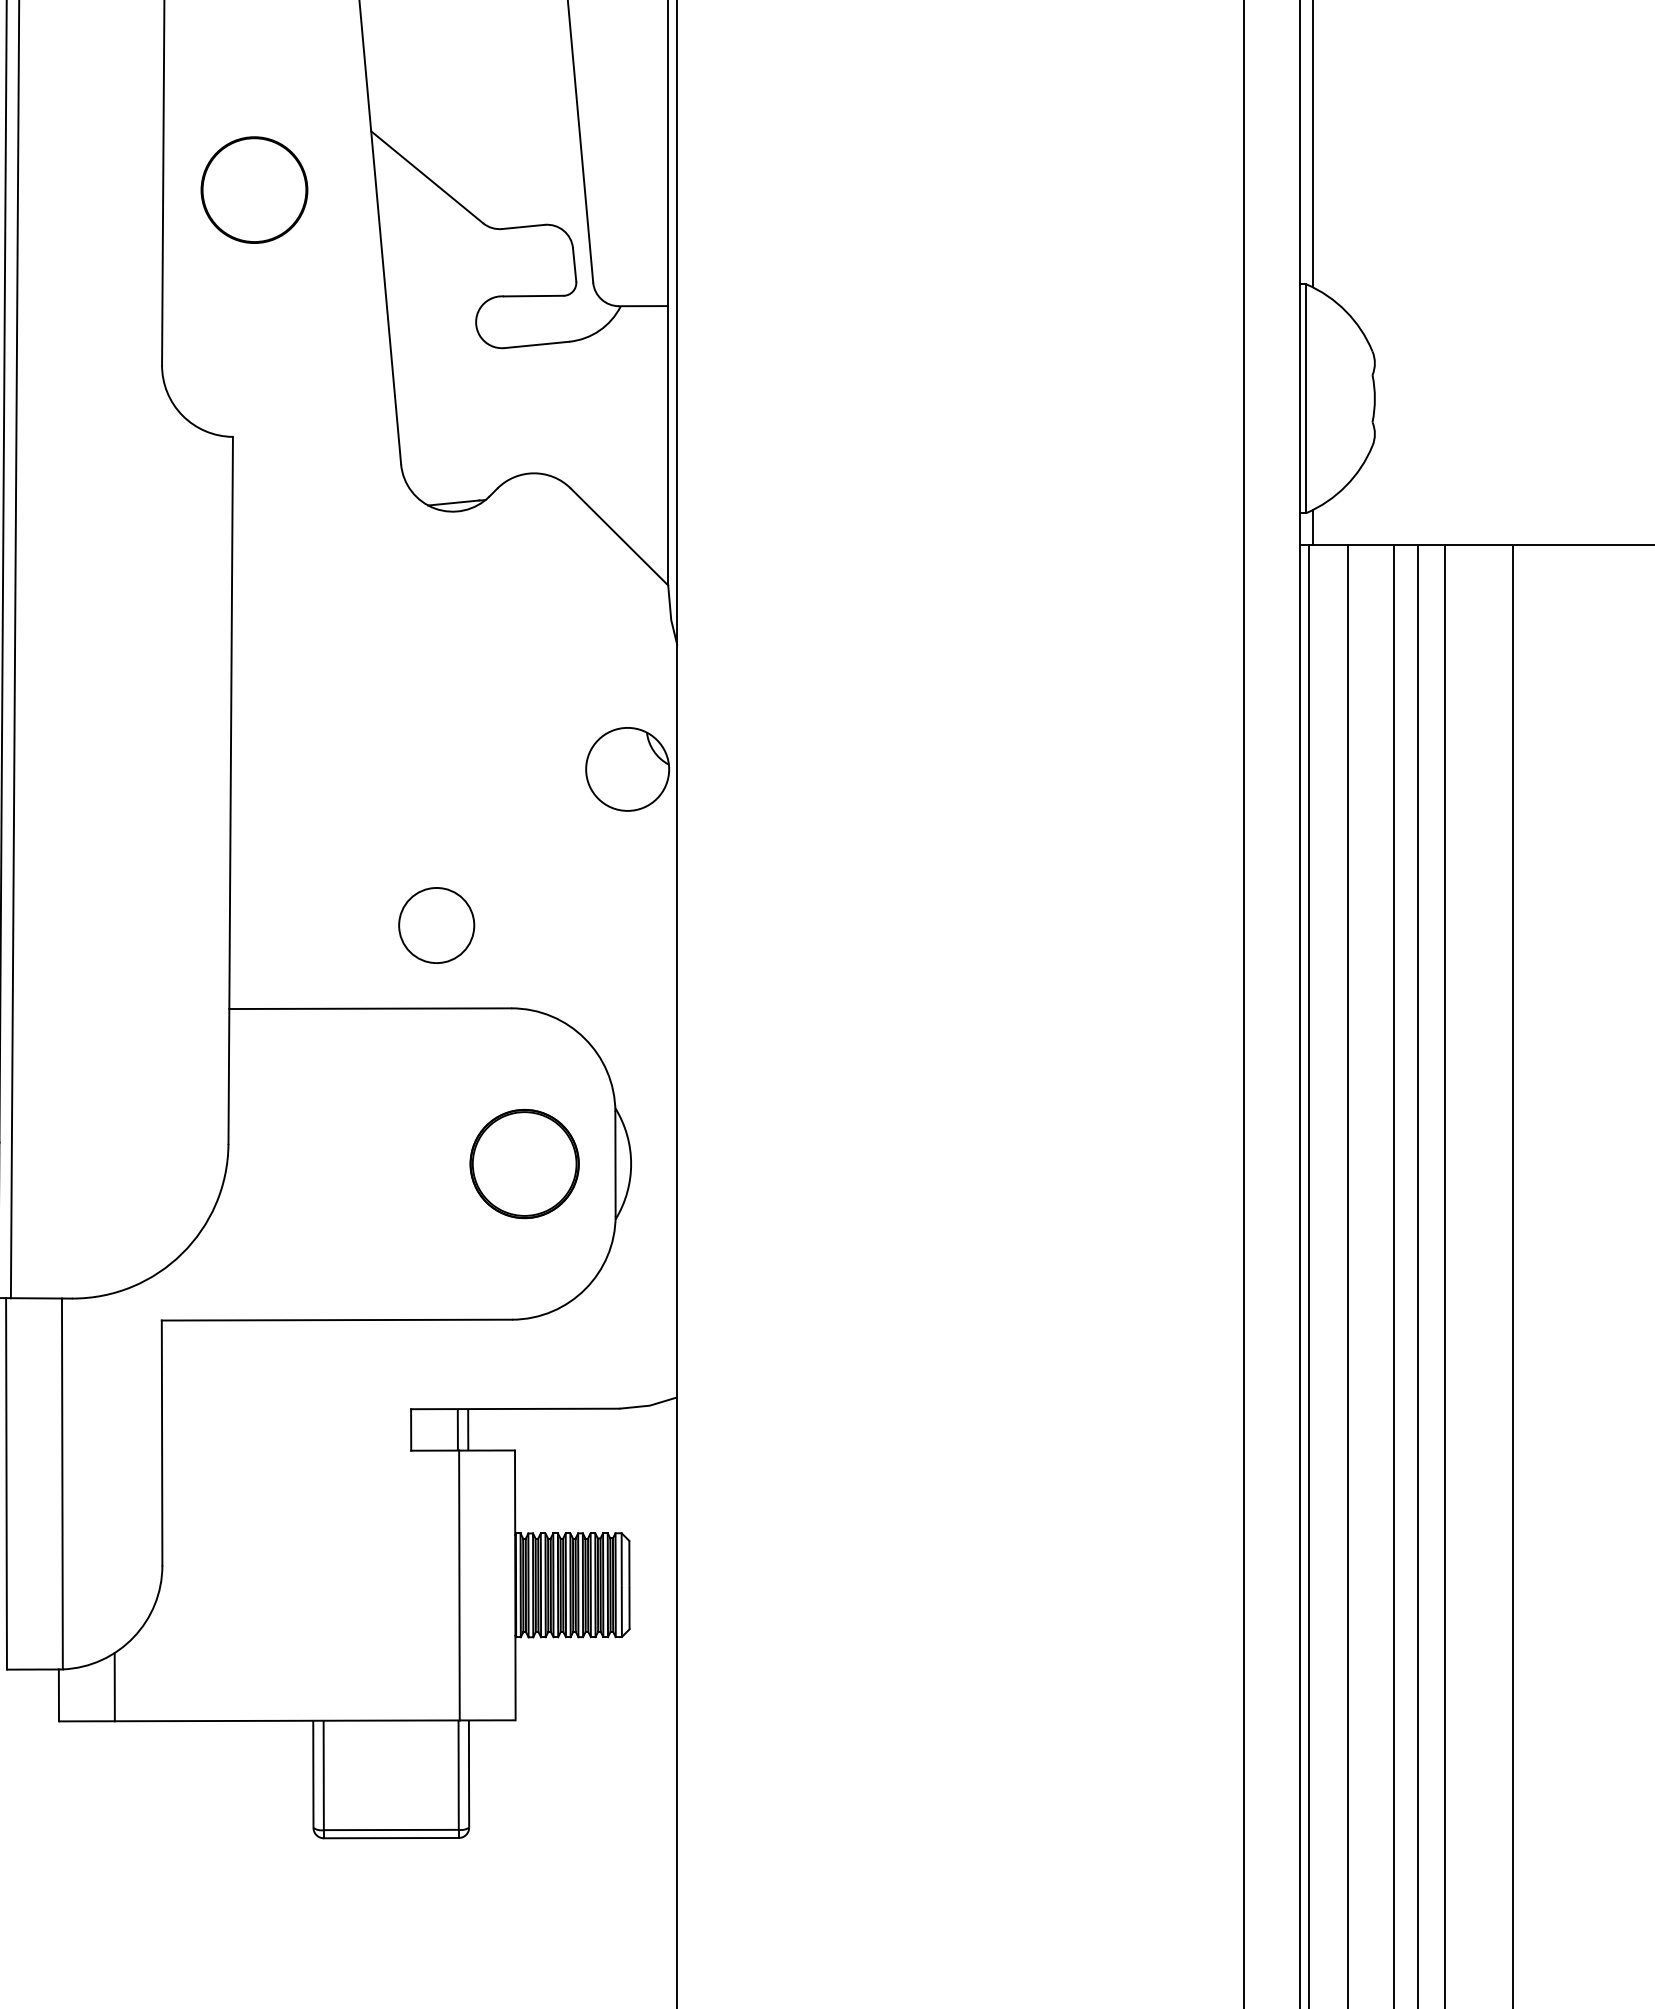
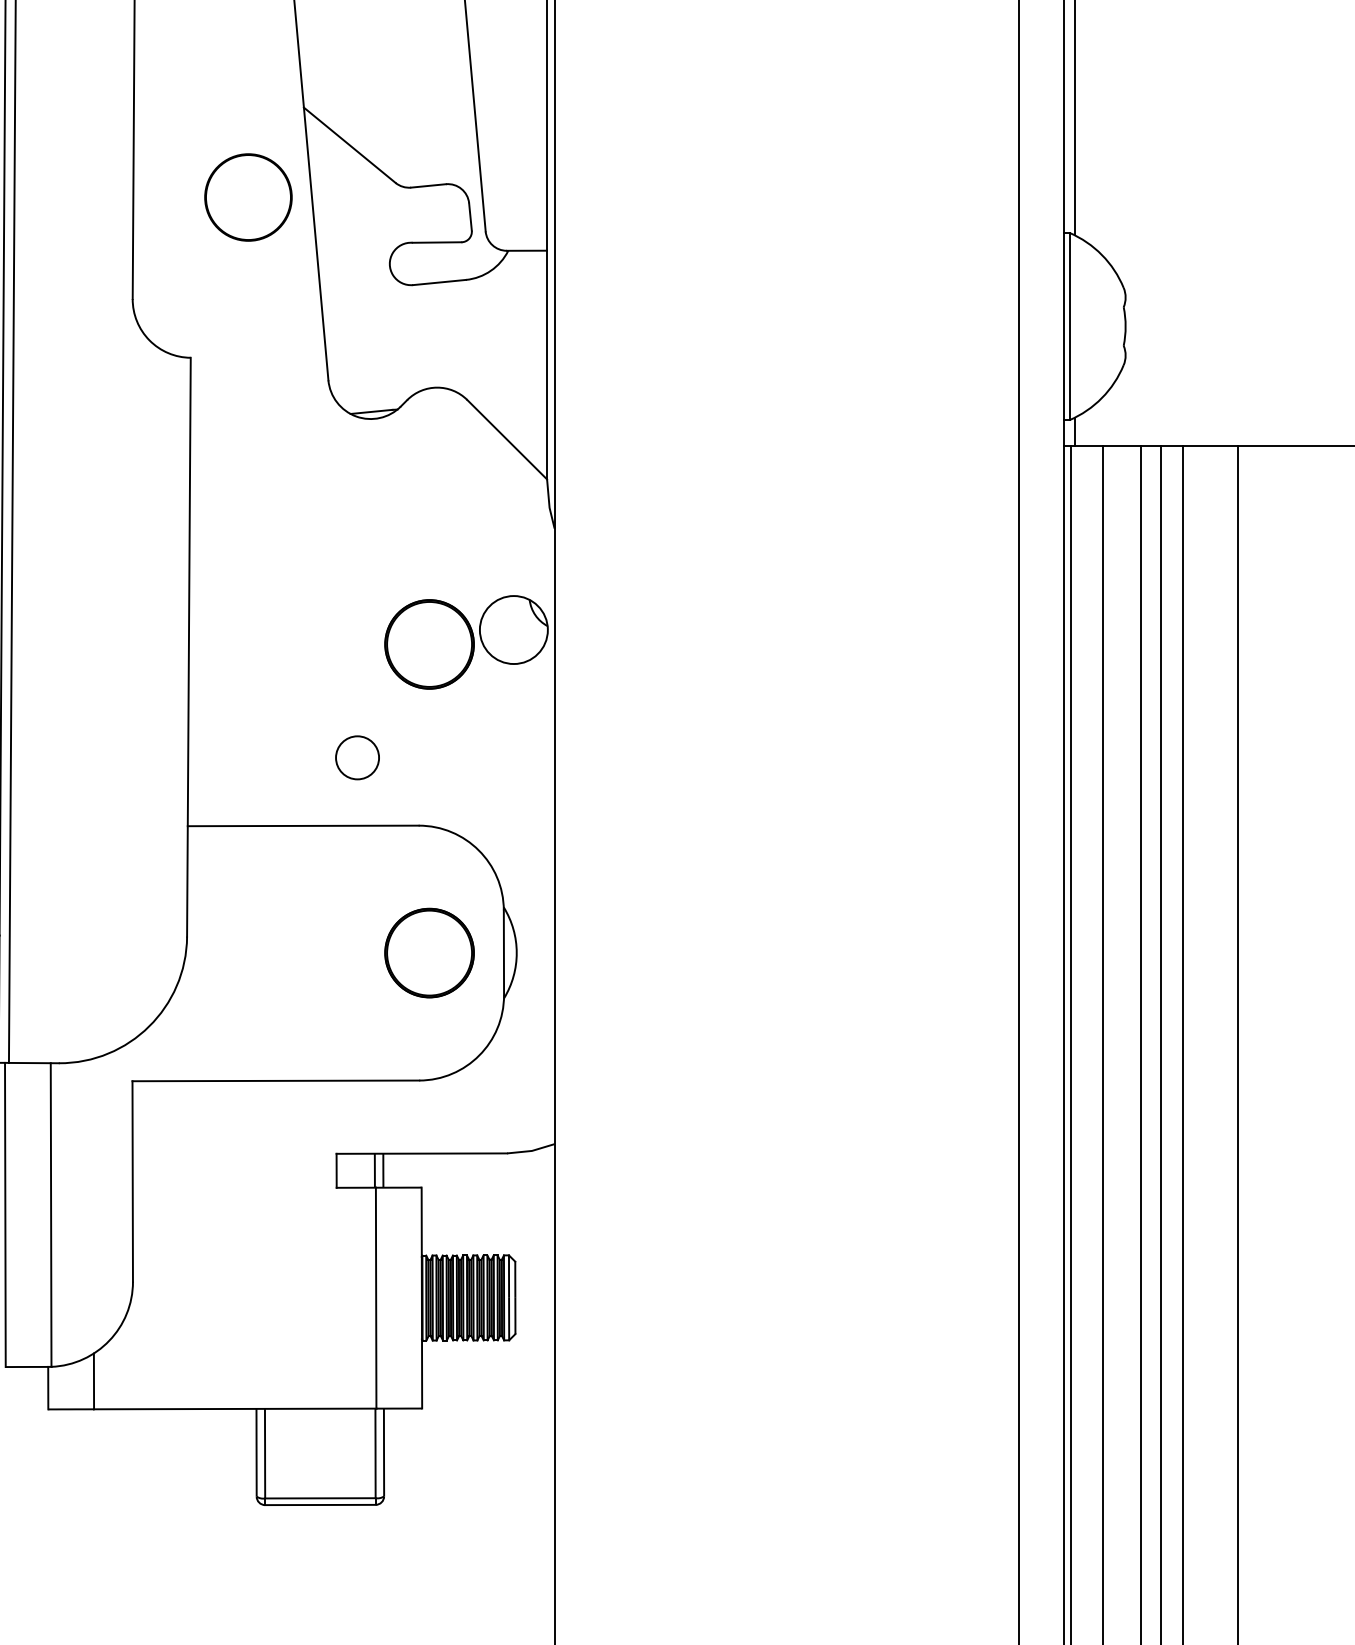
part: (254, 189) -> (248, 197), moved
part: (524, 787) -> (429, 644), added
circle: (436, 925) -> (357, 757), size x0.7

